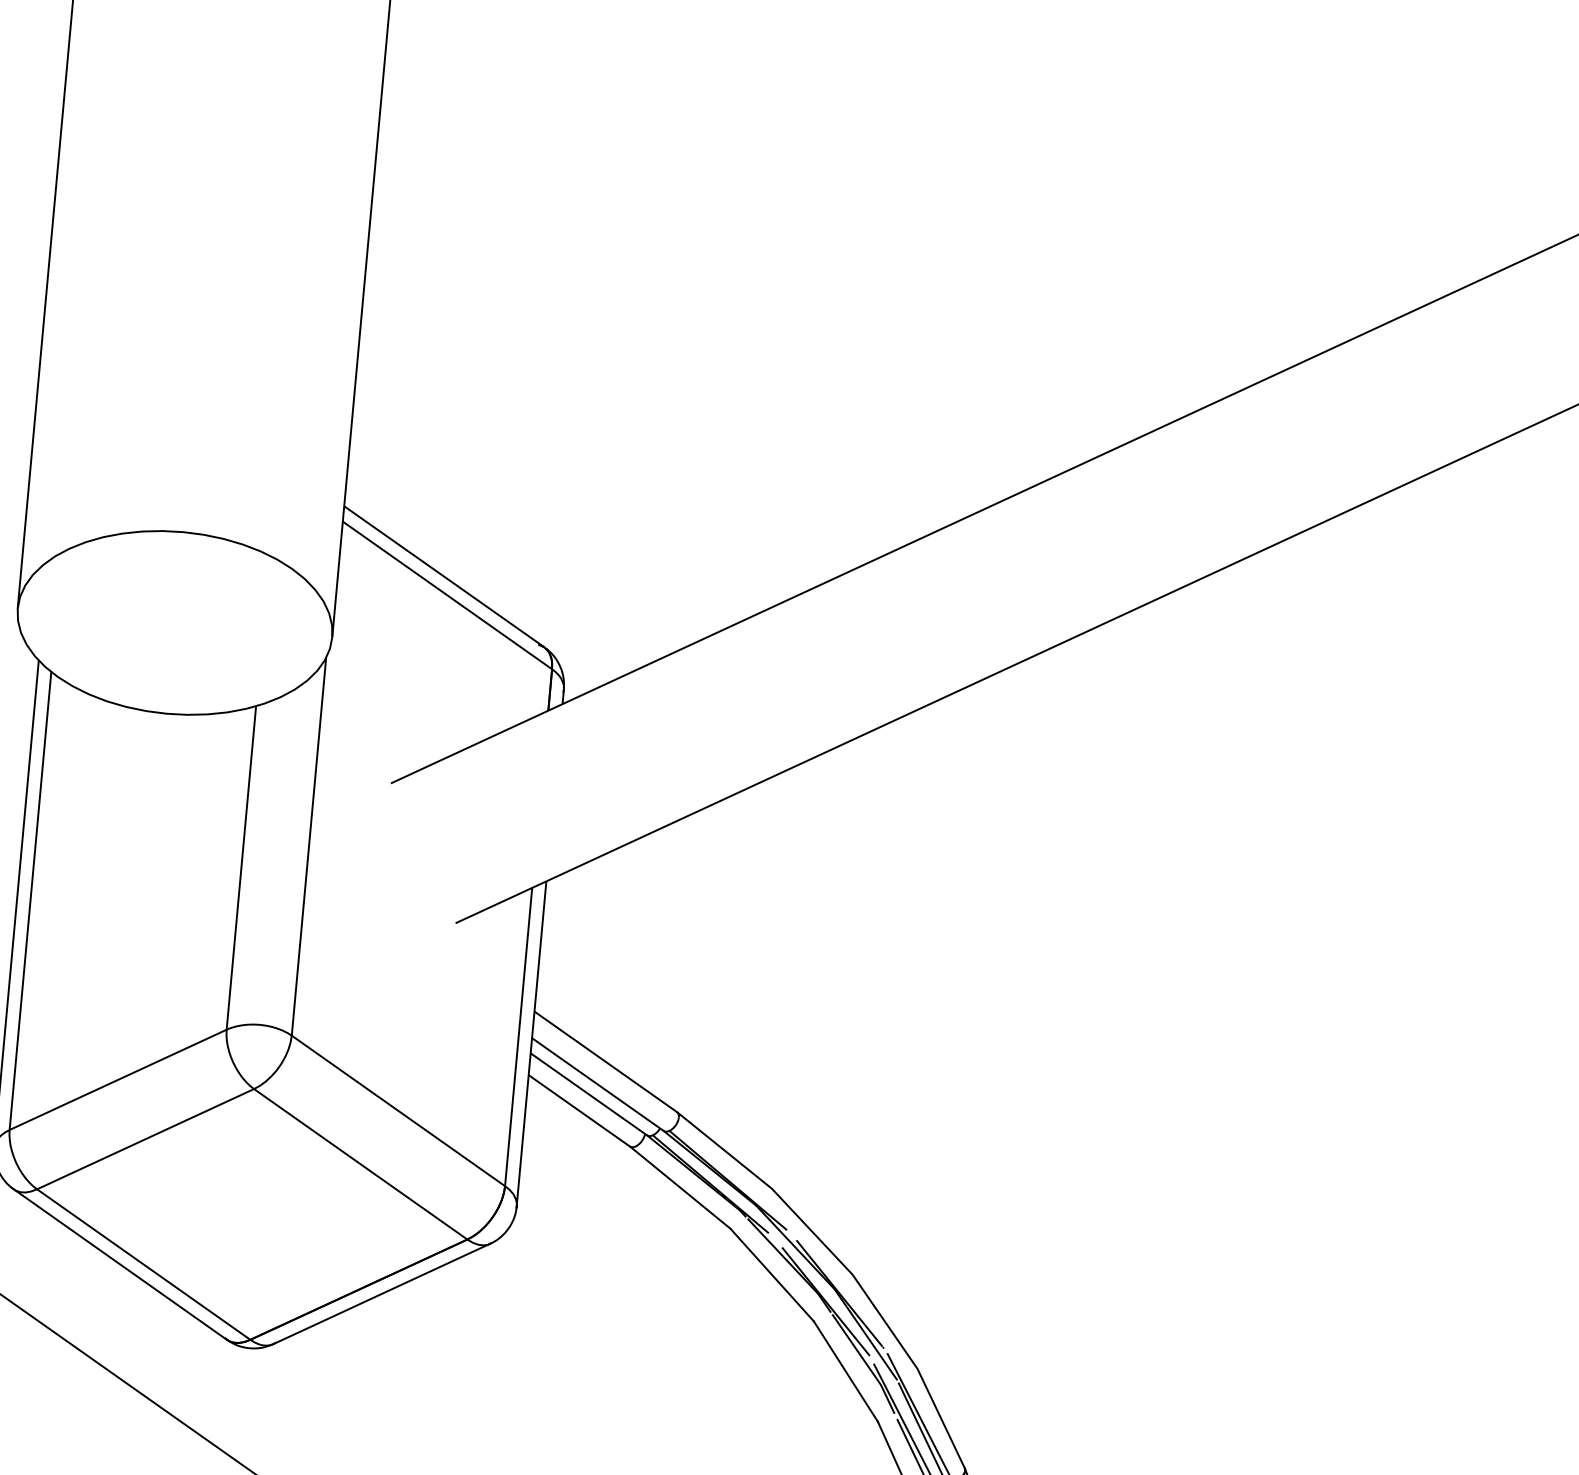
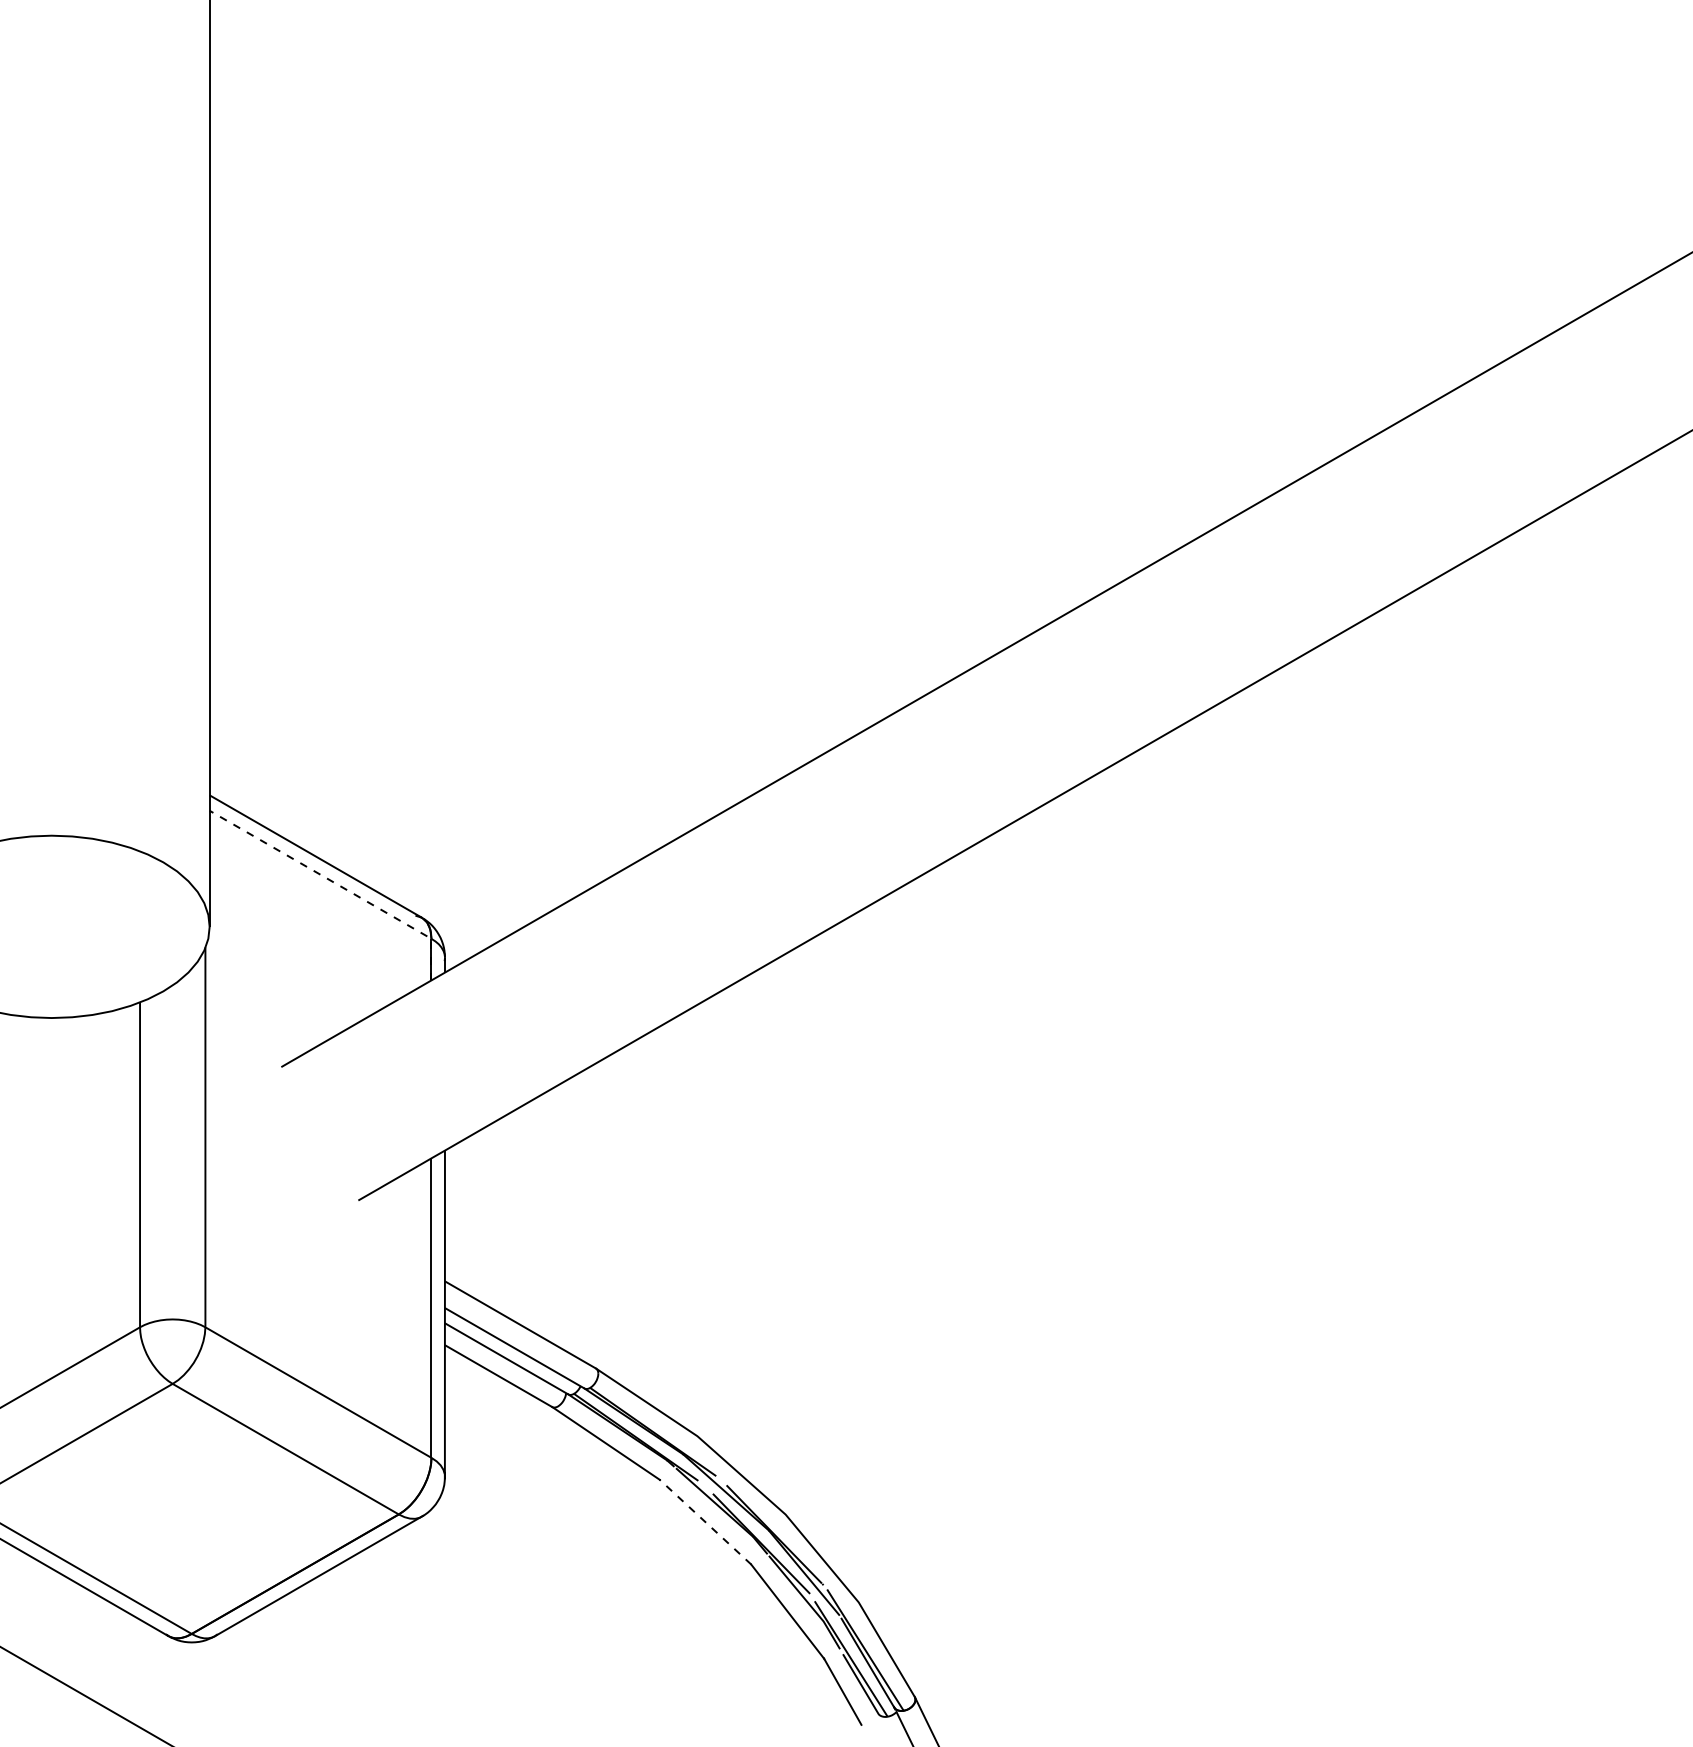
line: (464, 606) -> (338, 884), solid -> dashed
line: (772, 1274) -> (705, 1521), solid -> dashed

